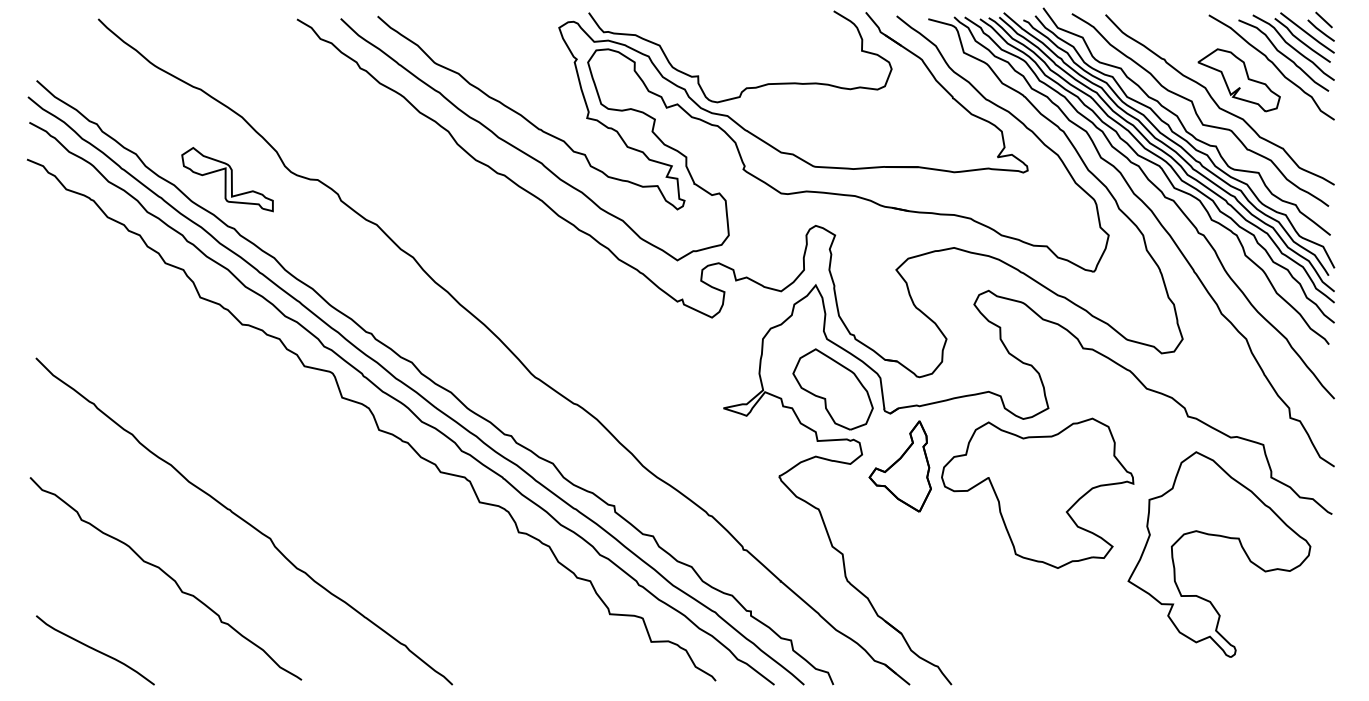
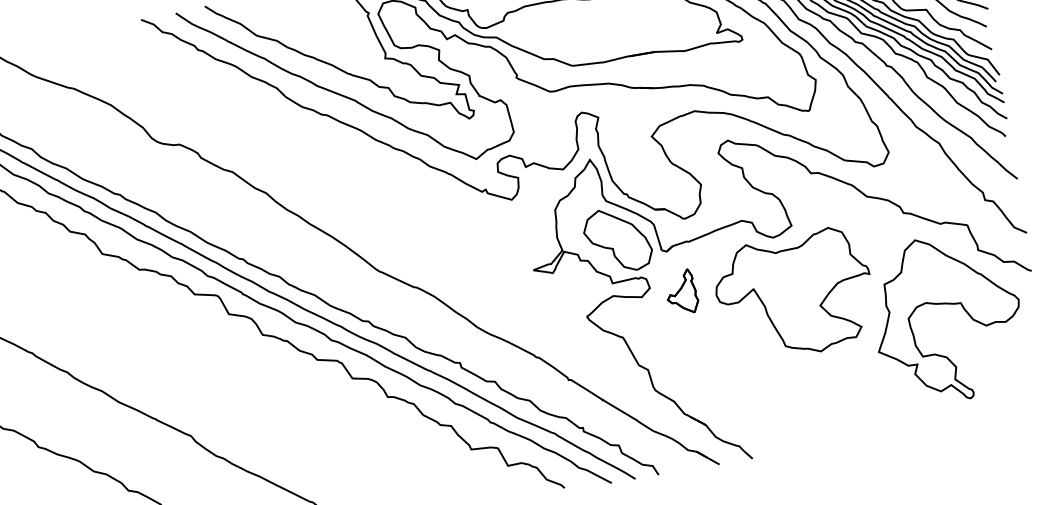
part: (227, 179) -> (107, 156), removed
part: (899, 466) -> (681, 292), size x0.6

